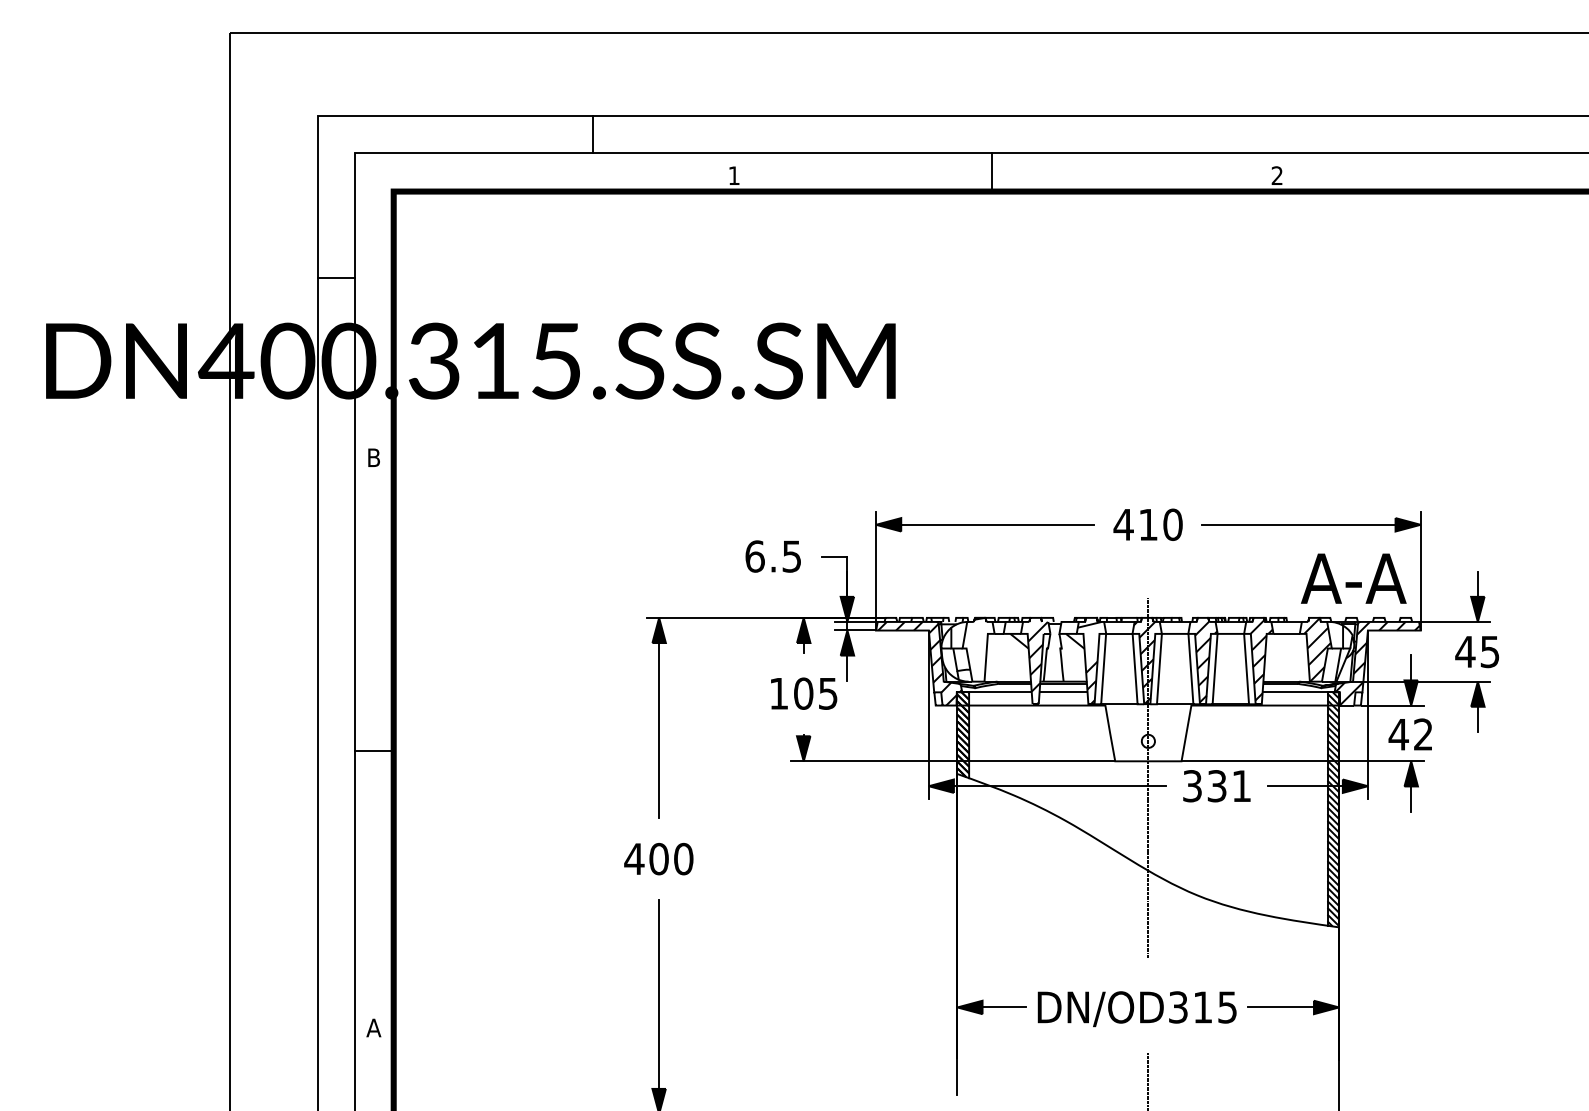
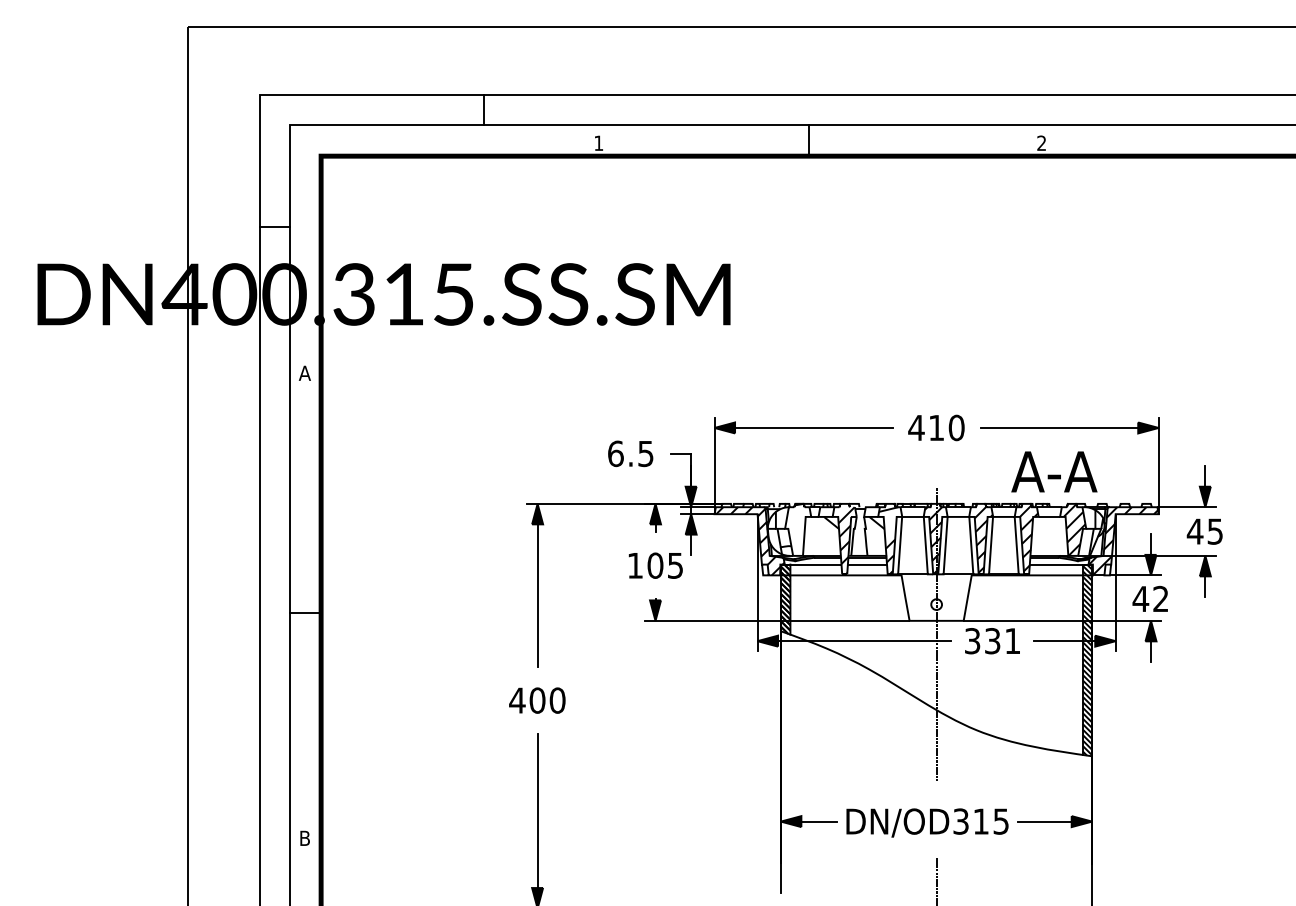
text: (373, 457) -> (304, 373), B -> A
text: (1353, 578) -> (1054, 471), moved
text: (373, 1027) -> (304, 837), A -> B

